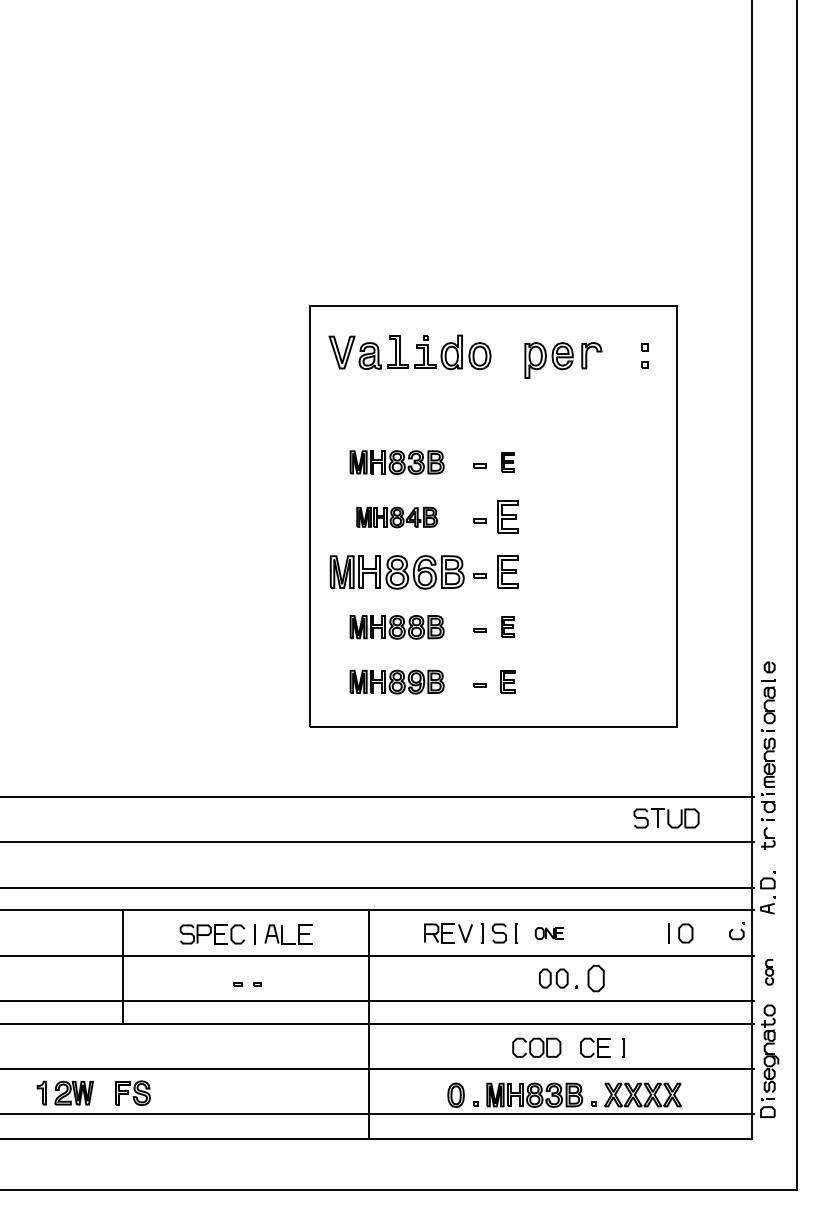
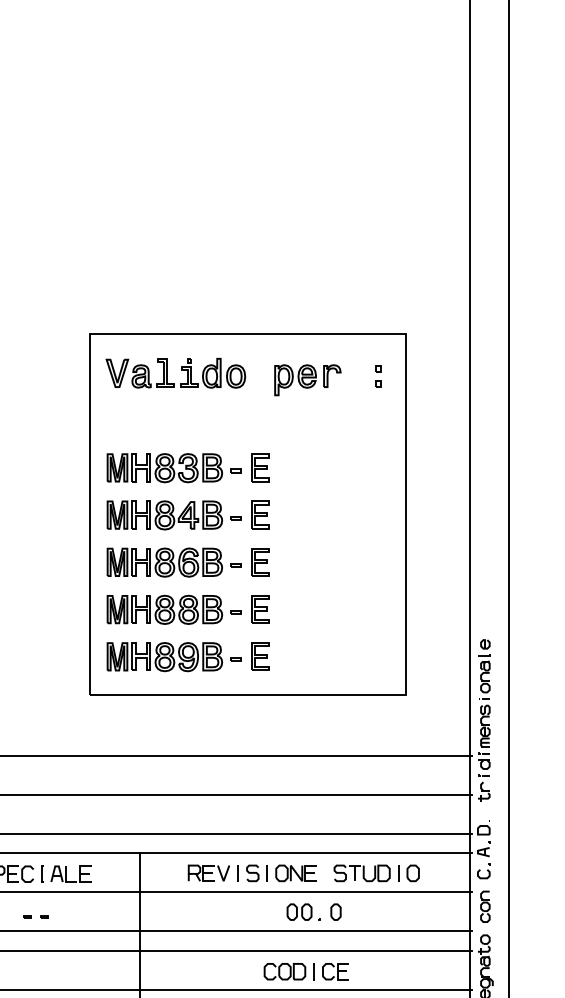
part: (507, 461) -> (259, 467), size x1.67
part: (396, 462) -> (164, 468), size x1.43
part: (396, 517) -> (164, 515), size x1.67
part: (507, 626) -> (259, 609), size x1.67
part: (396, 627) -> (164, 610), size x1.43
part: (396, 681) -> (164, 656), size x1.43
part: (507, 681) -> (259, 656), size x1.43
part: (666, 818) -> (362, 873), moved
part: (736, 931) -> (483, 871), moved
part: (549, 933) -> (295, 873), size x1.67
part: (769, 971) -> (485, 906), size x1.43
part: (595, 978) -> (335, 912), size x0.71
line: (623, 1047) -> (313, 971), moved

